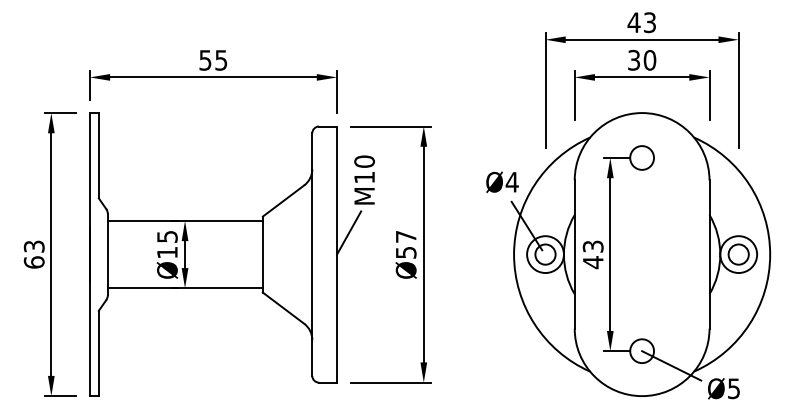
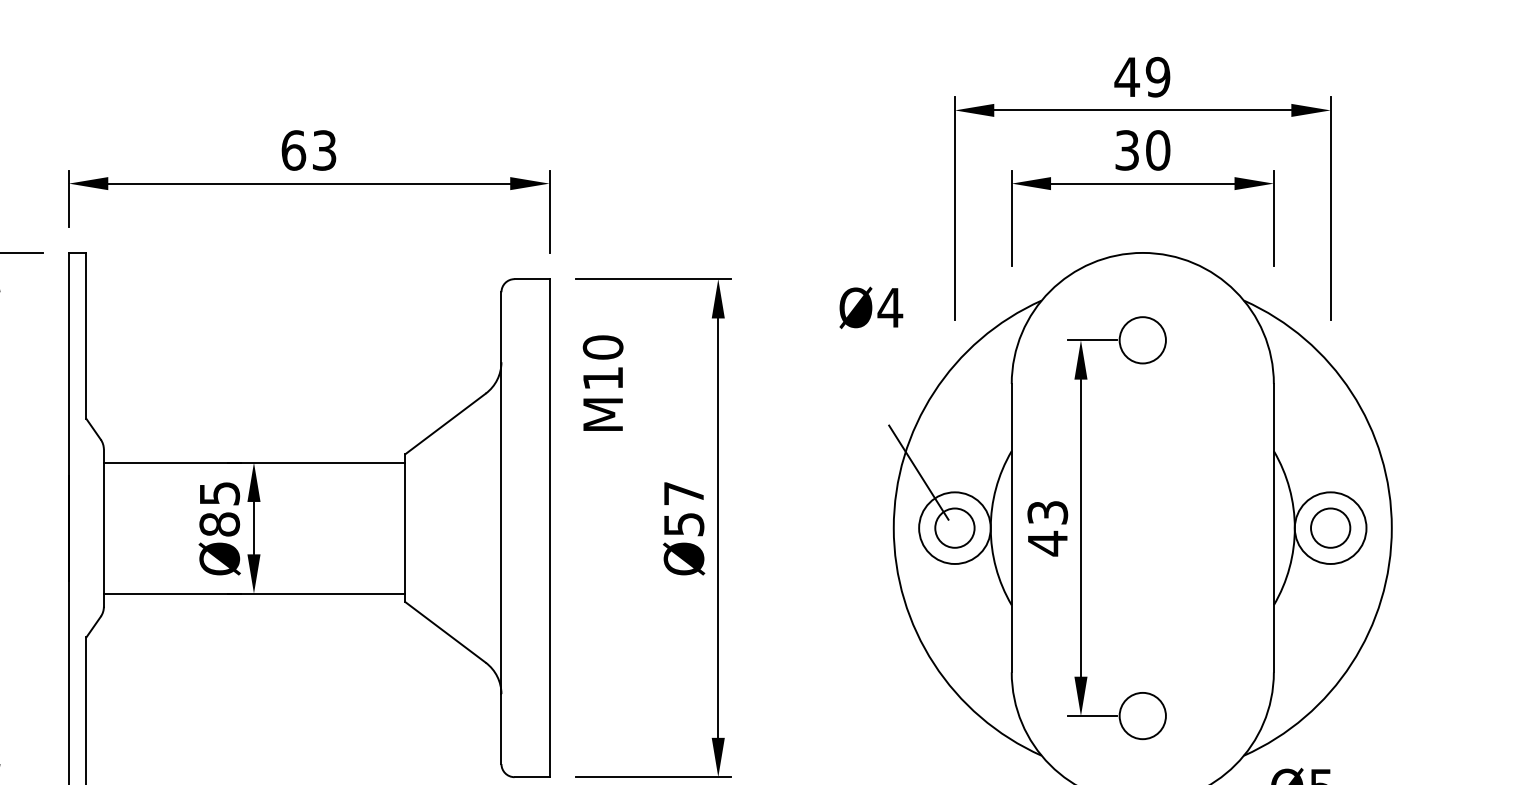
text: (649, 22) -> (1157, 76), 43 -> 49
text: (213, 60) -> (309, 150), 55 -> 63
text: (502, 181) -> (871, 306), moved
line: (349, 232) -> (573, 485), removed
text: (167, 252) -> (219, 524), Ø15 -> Ø85
line: (671, 365) -> (1199, 743), removed

